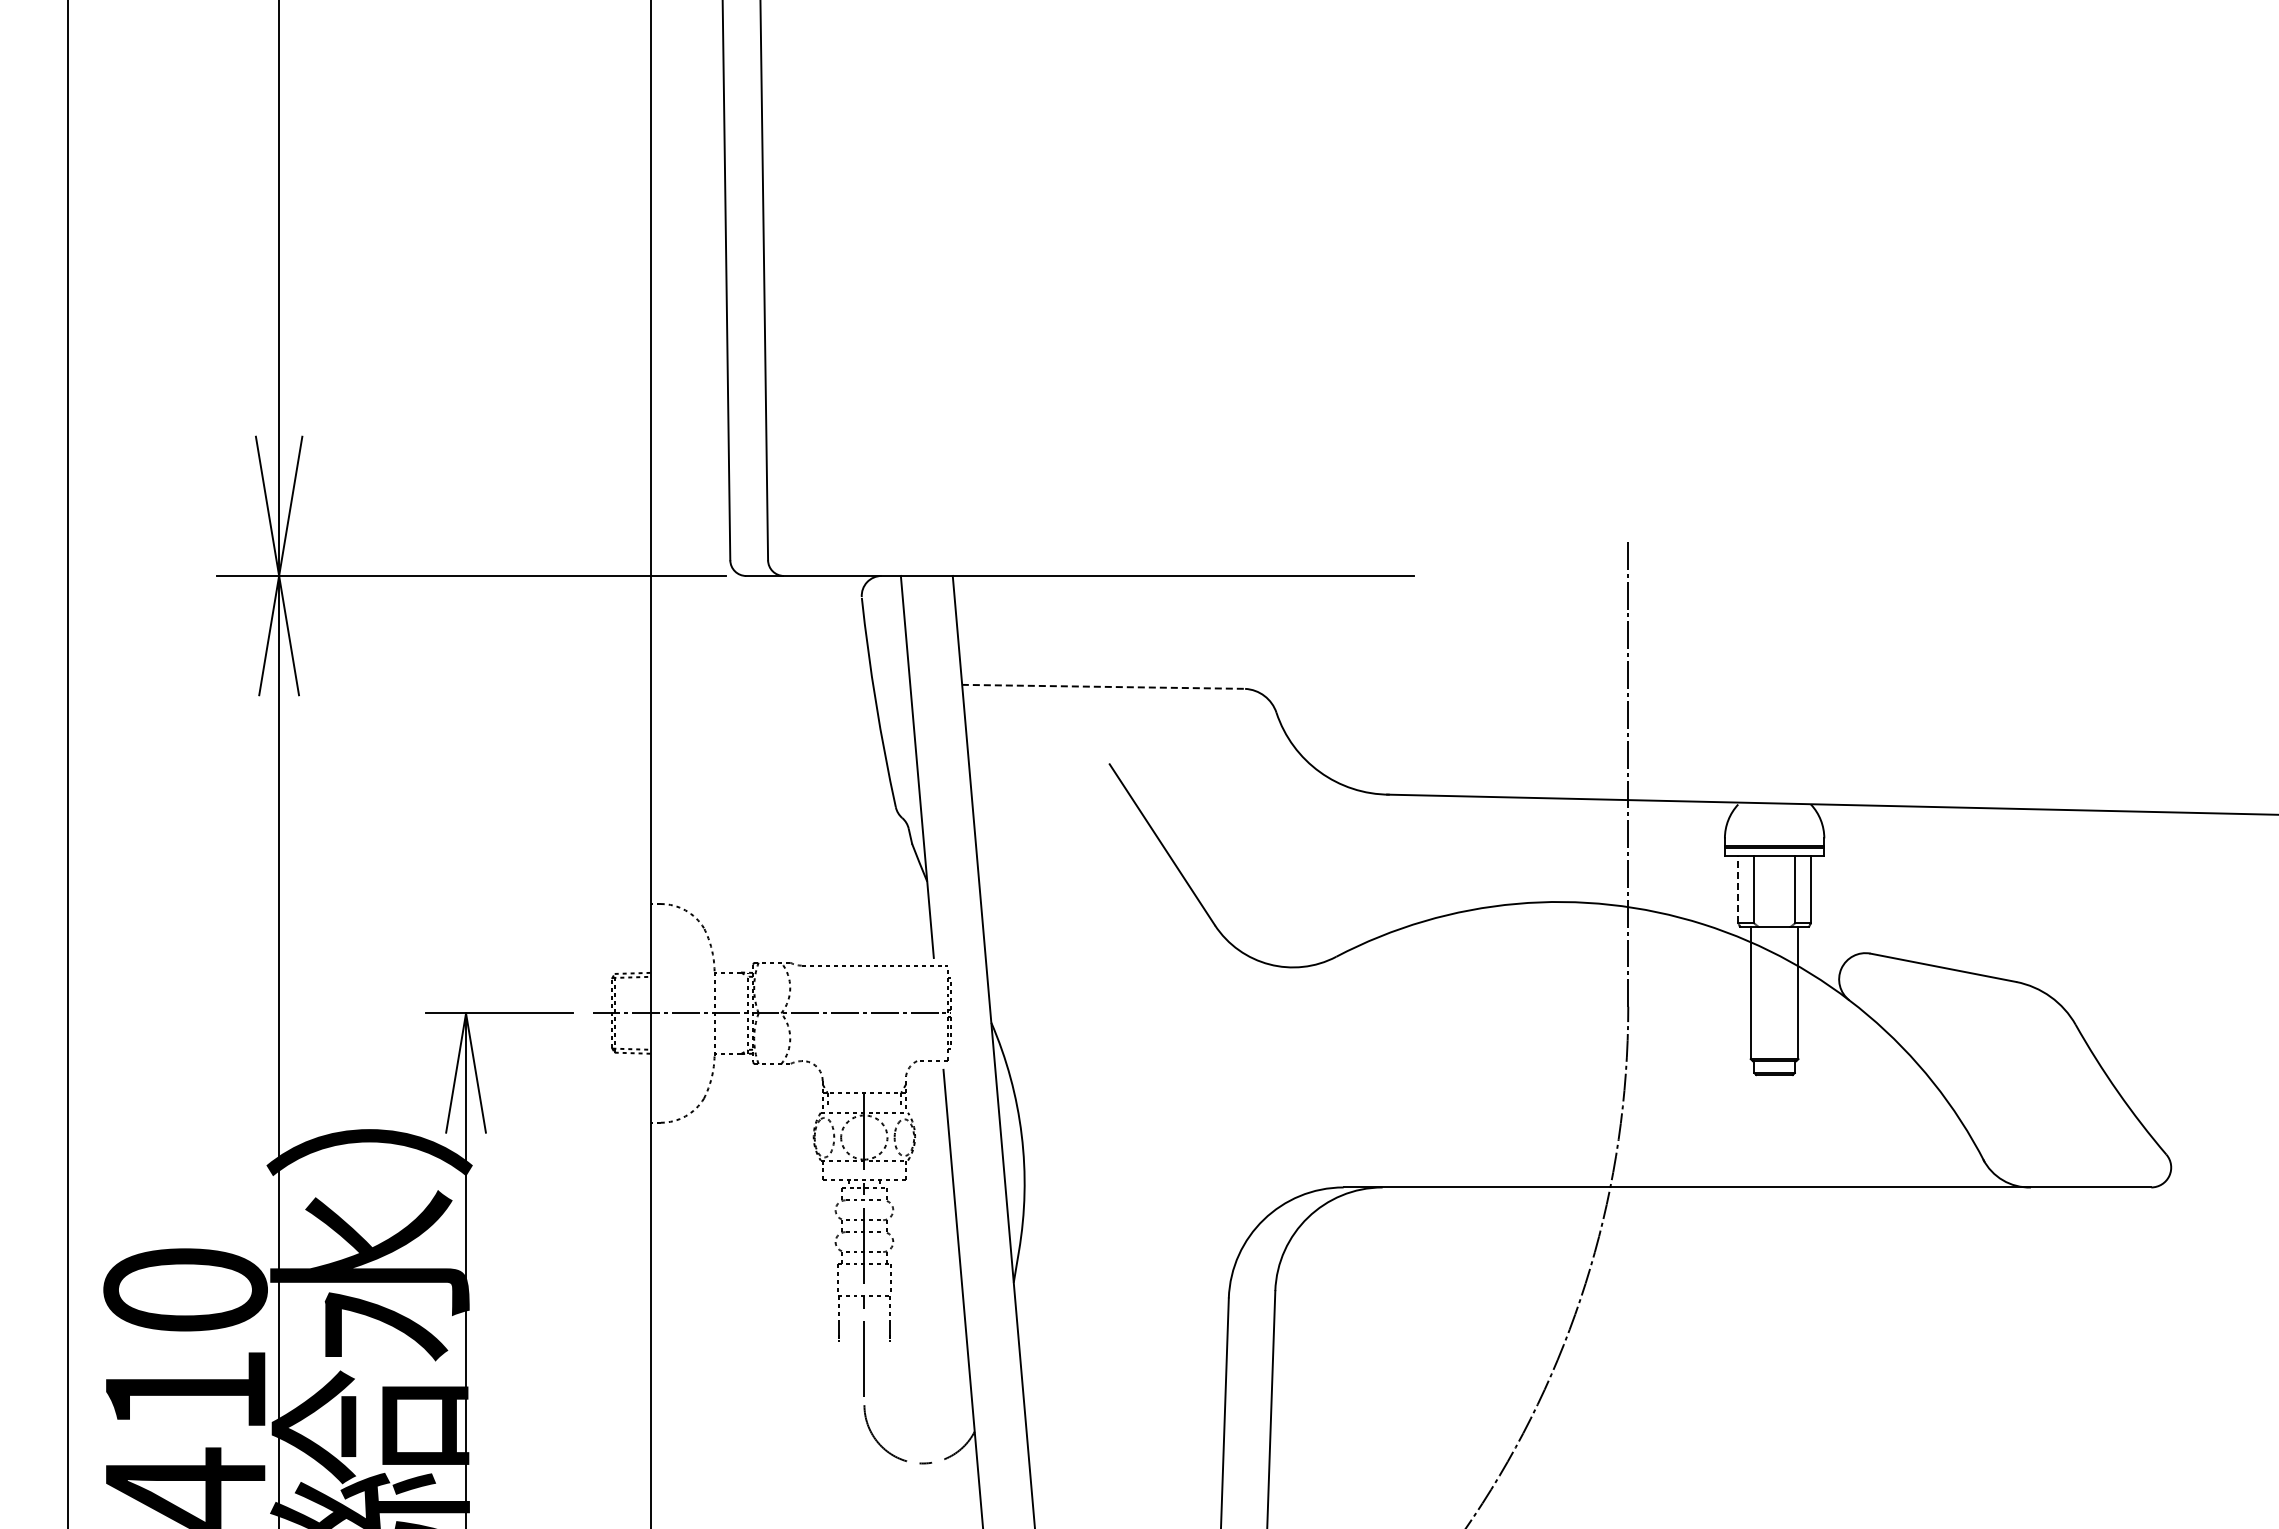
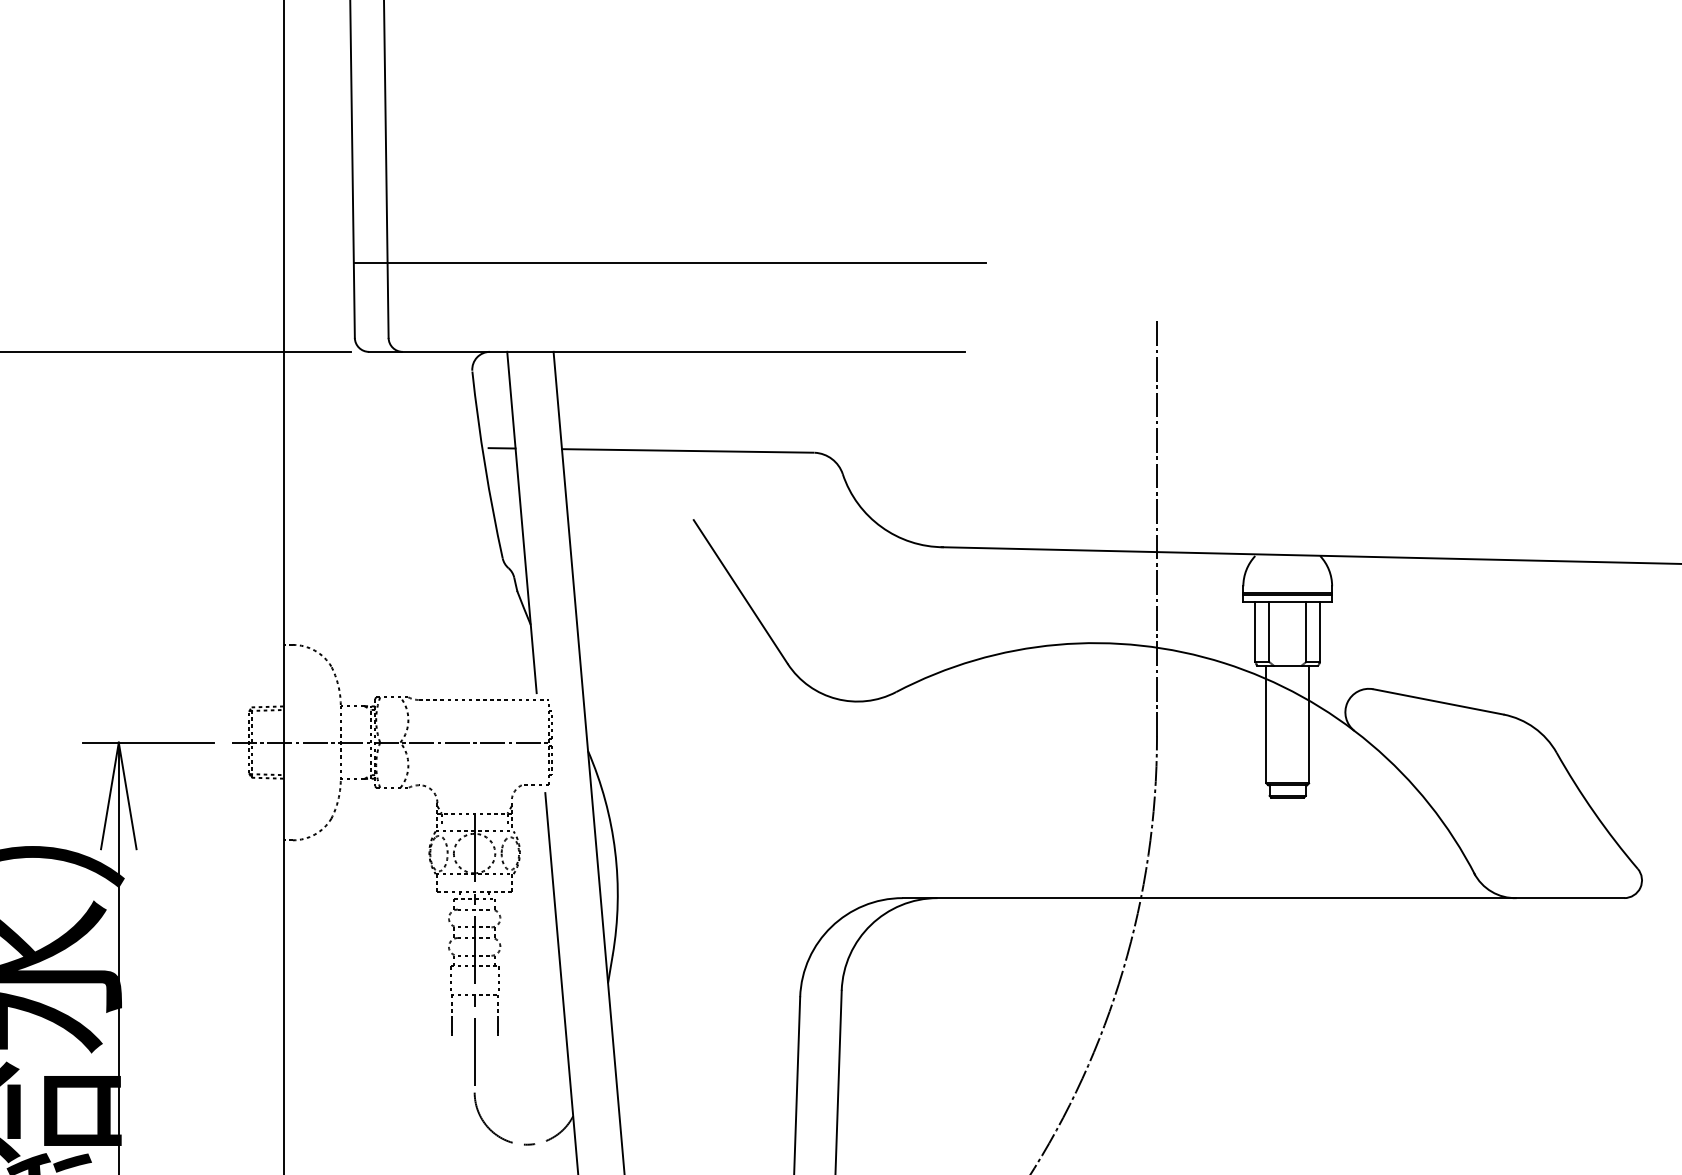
line: (1082, 476) -> (669, 263), added
line: (895, 683) -> (502, 447), added
line: (1103, 686) -> (688, 450), dashed -> solid
line: (1738, 889) -> (1255, 631), dashed -> solid

